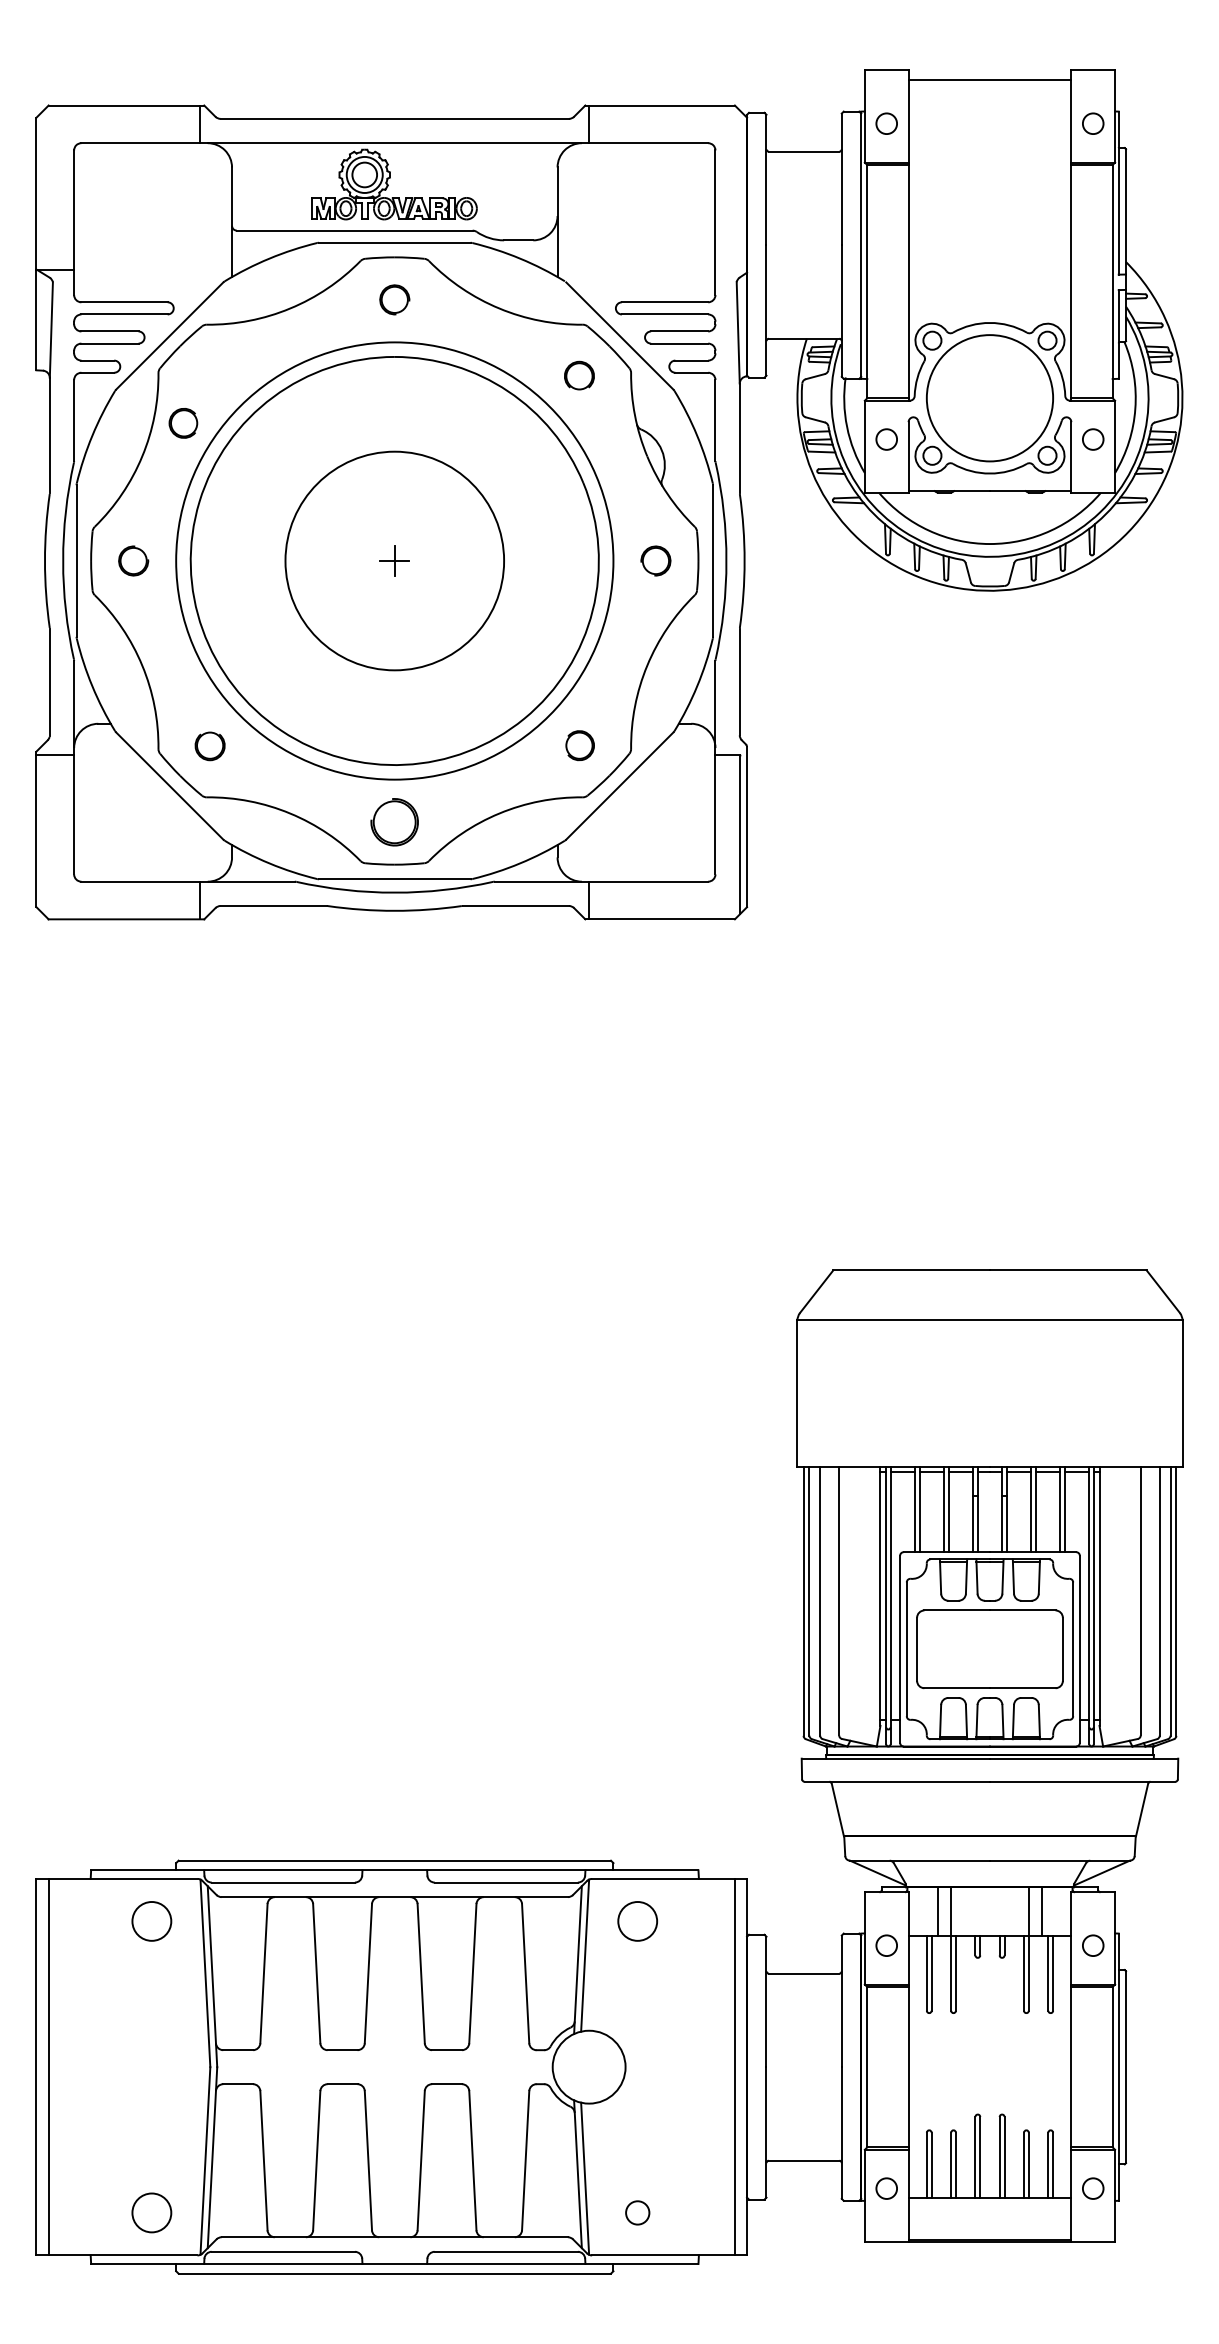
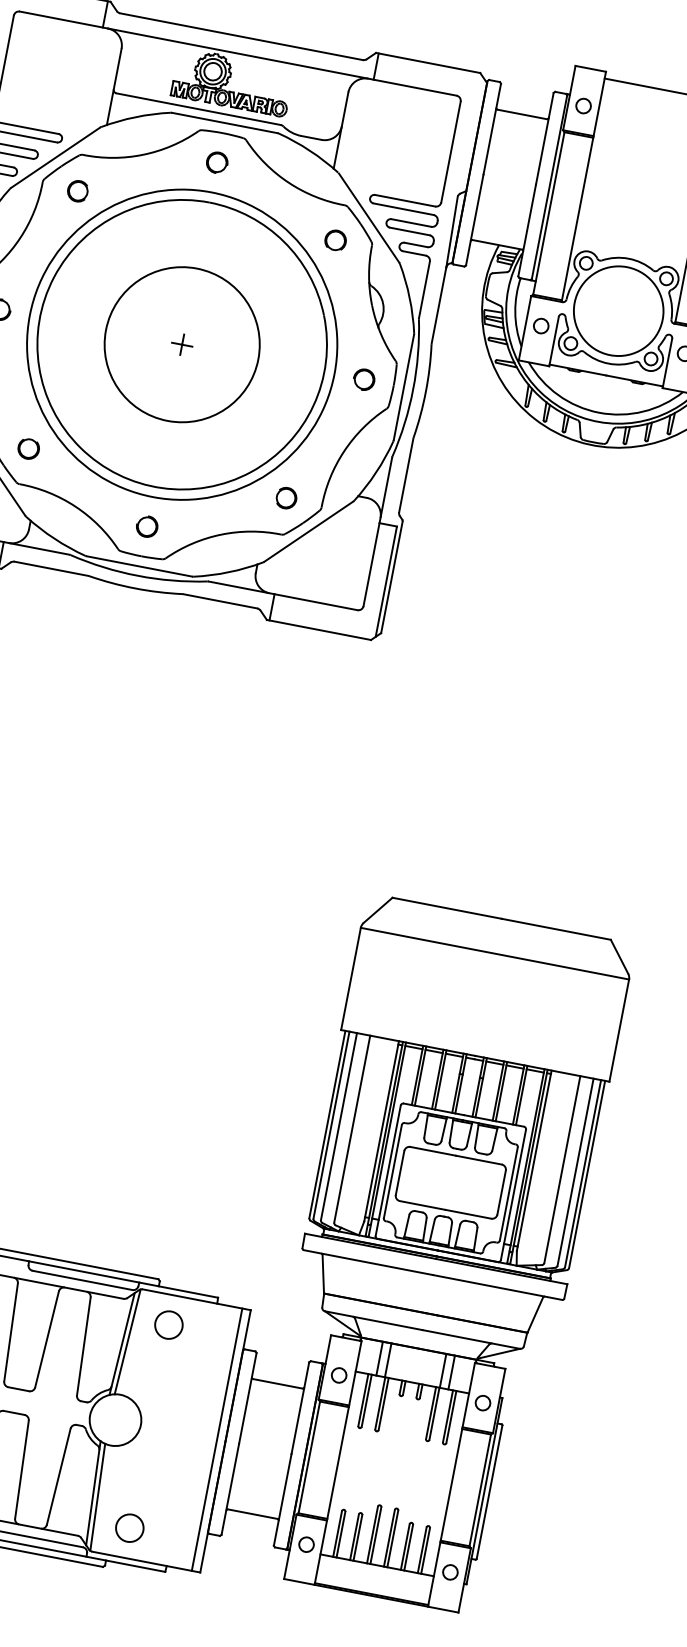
part: (183, 423) -> (77, 191), moved
part: (394, 821) -> (147, 526), size x0.62
circle: (637, 2212) -> (129, 1527), size x1.67

